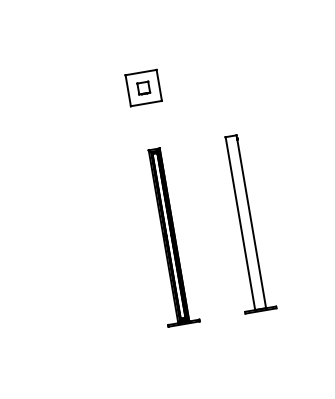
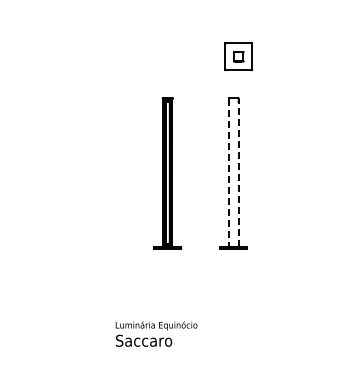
part: (143, 87) -> (238, 56), moved
line: (251, 221) -> (238, 172), solid -> dashed
line: (241, 224) -> (229, 173), solid -> dashed

